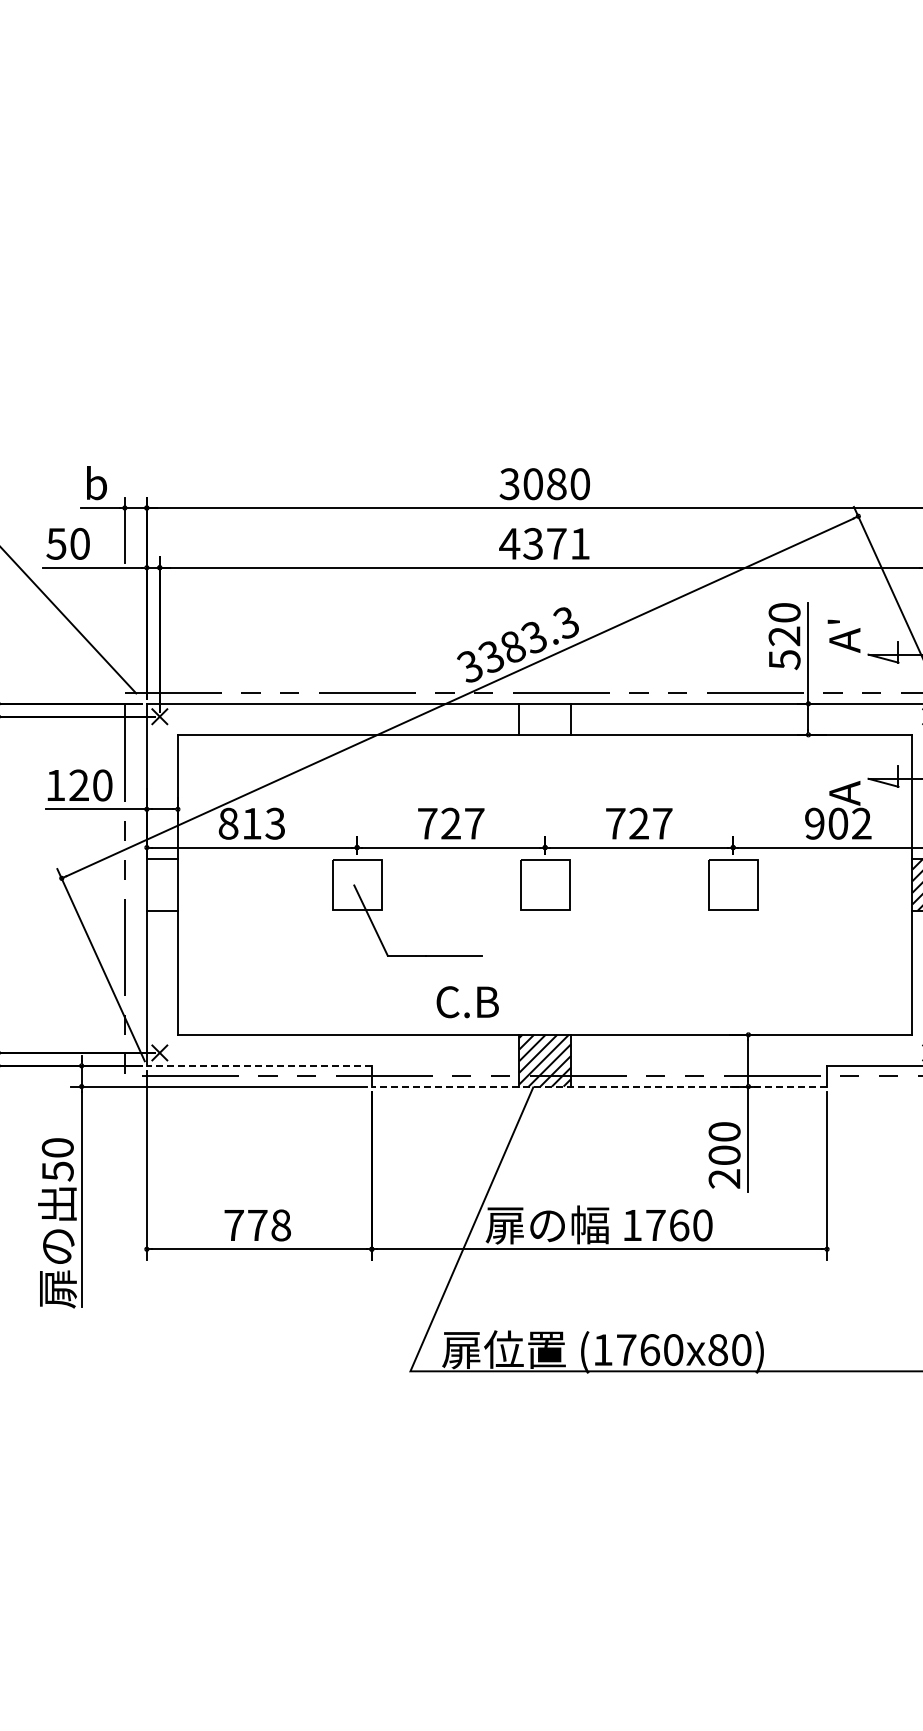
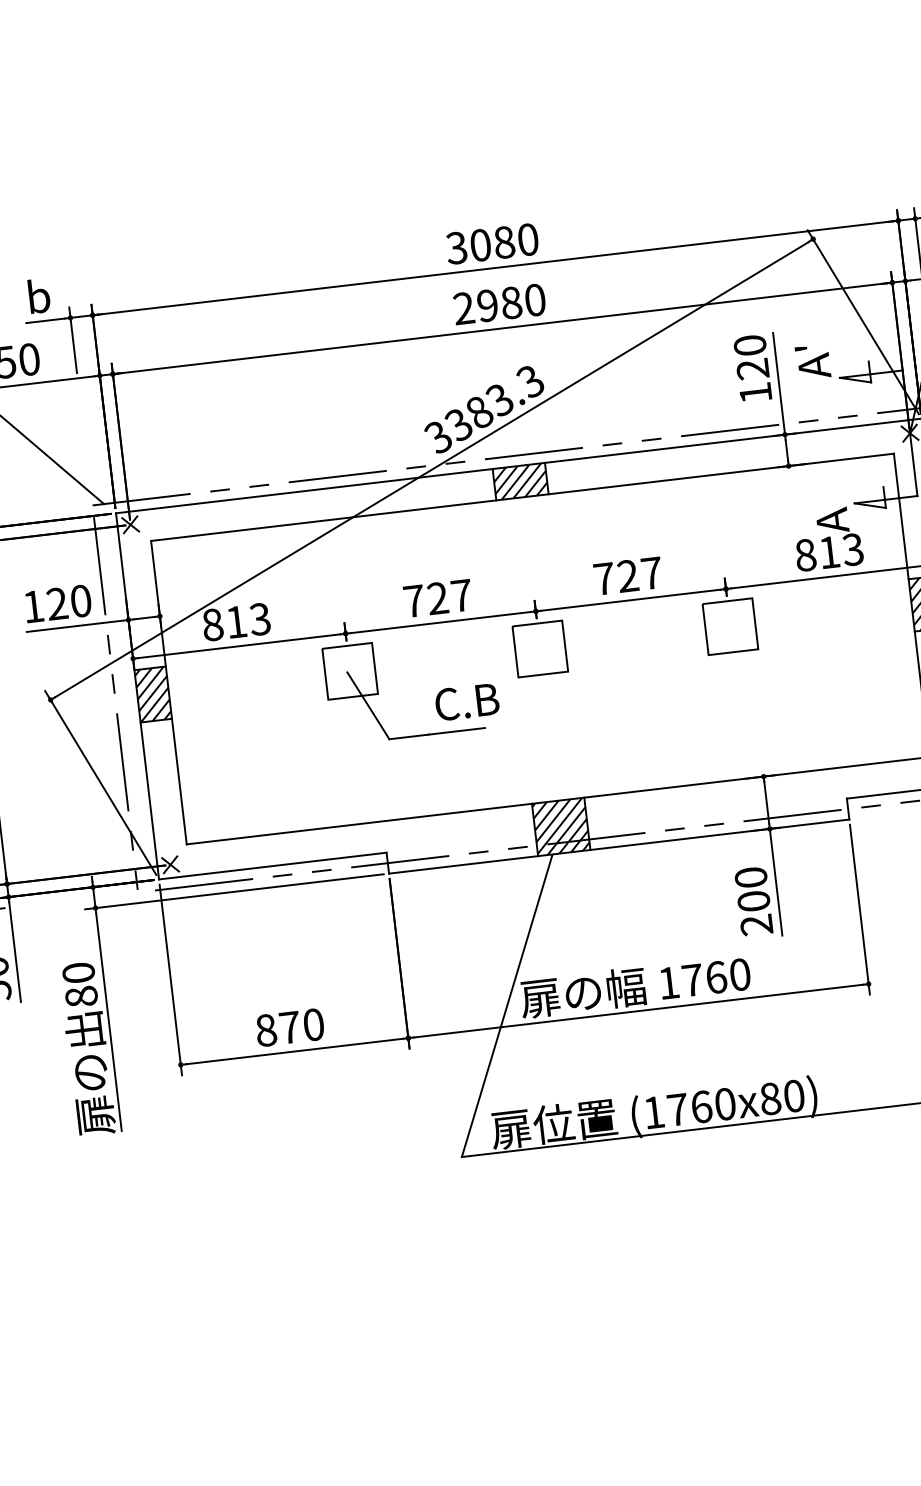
text: (544, 543) -> (499, 303), 4371 -> 2980
text: (784, 660) -> (755, 393), 520 -> 120
hatch: (545, 718) -> (520, 480), added
text: (838, 823) -> (829, 552), 902 -> 813
hatch: (161, 884) -> (152, 694), added
text: (467, 1002) -> (466, 702), moved
line: (259, 1065) -> (272, 865), dashed -> solid
line: (599, 1086) -> (619, 846), dashed -> solid
text: (57, 1171) -> (81, 996), 50 -> 80
text: (257, 1225) -> (289, 1027), 778 -> 870

